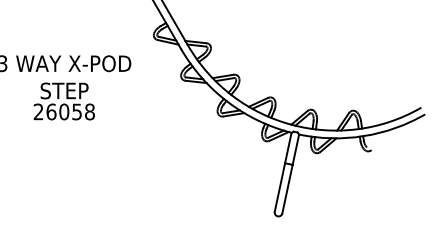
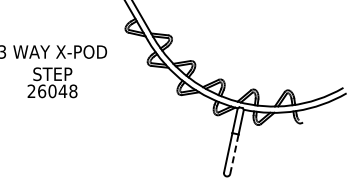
text: (76, 112) -> (62, 91), 26058 -> 26048
line: (287, 189) -> (234, 154), solid -> dashed

